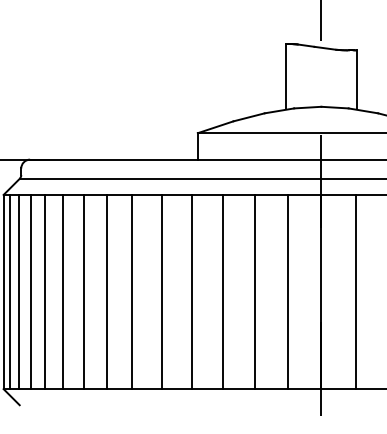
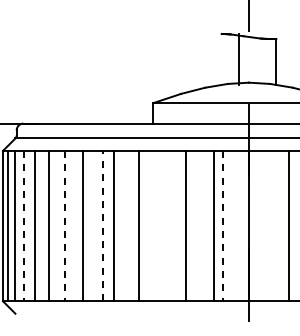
line: (285, 76) -> (238, 59), moved
line: (132, 291) -> (102, 225), solid -> dashed
line: (161, 291) -> (113, 225), moved
line: (191, 291) -> (138, 225), moved
line: (222, 291) -> (185, 225), moved
line: (254, 291) -> (213, 225), moved
line: (355, 291) -> (289, 225), moved
line: (30, 292) -> (23, 226), solid -> dashed
line: (84, 292) -> (65, 226), solid -> dashed
line: (288, 292) -> (223, 226), solid -> dashed

